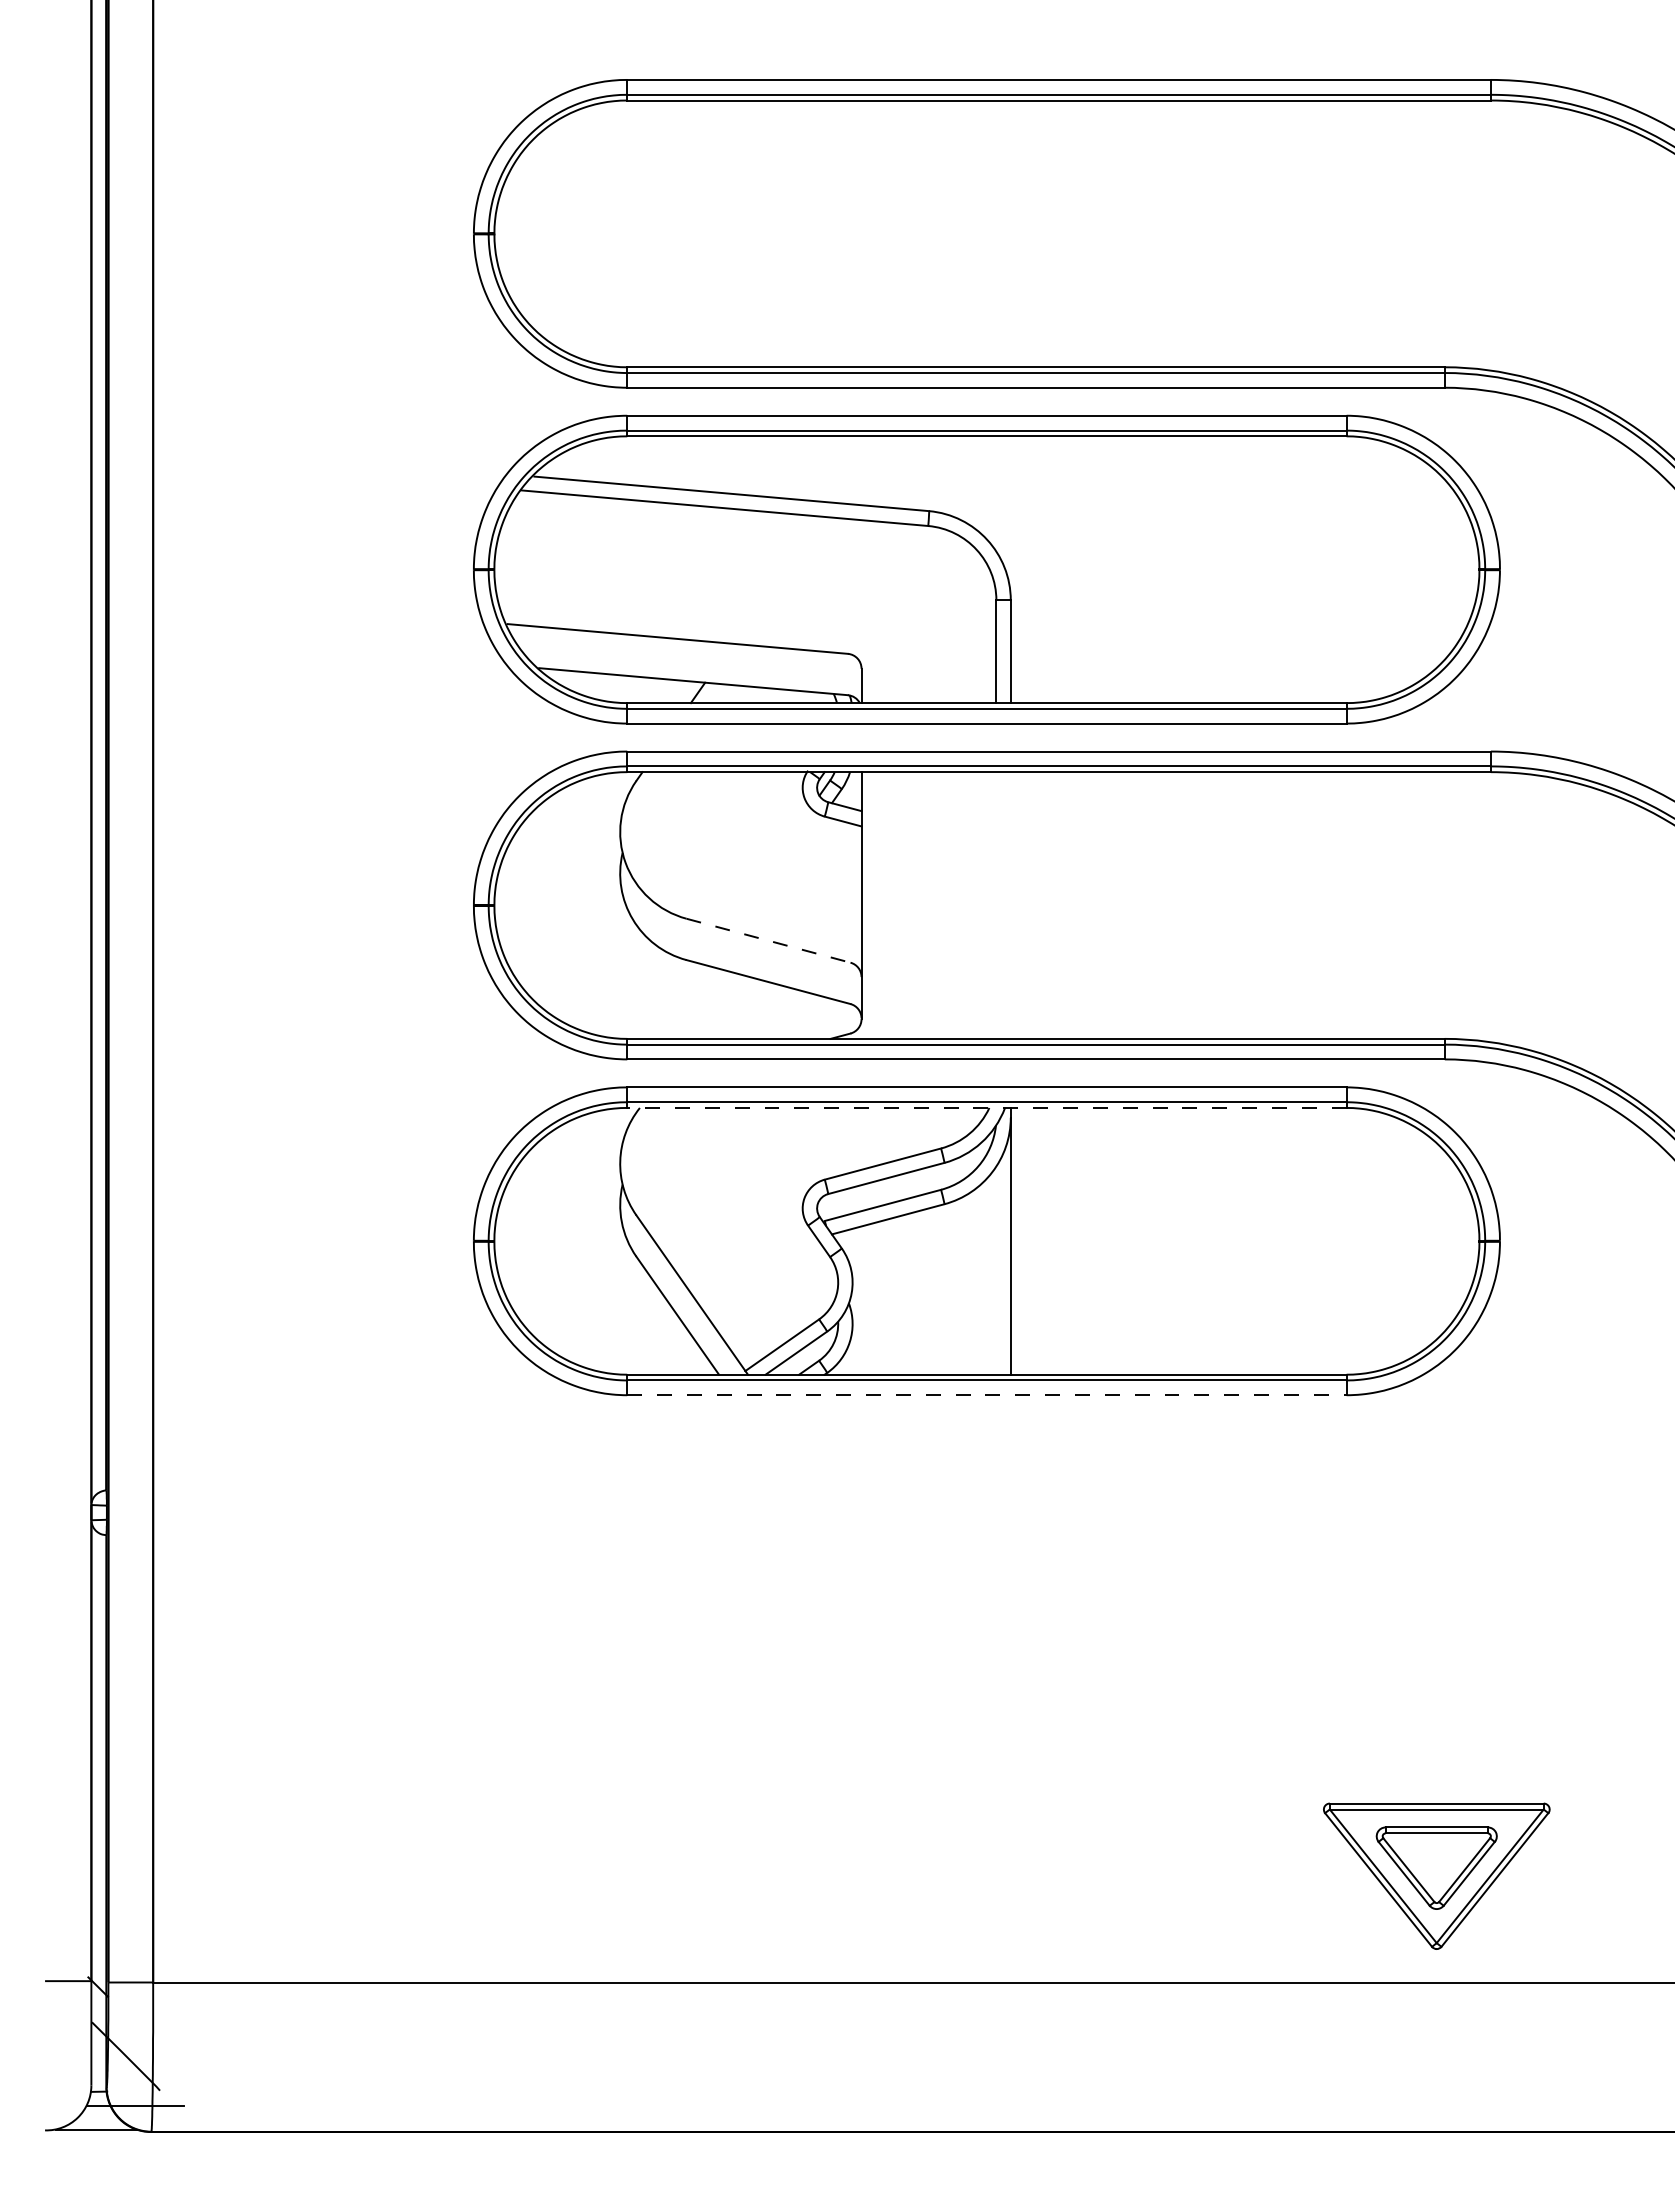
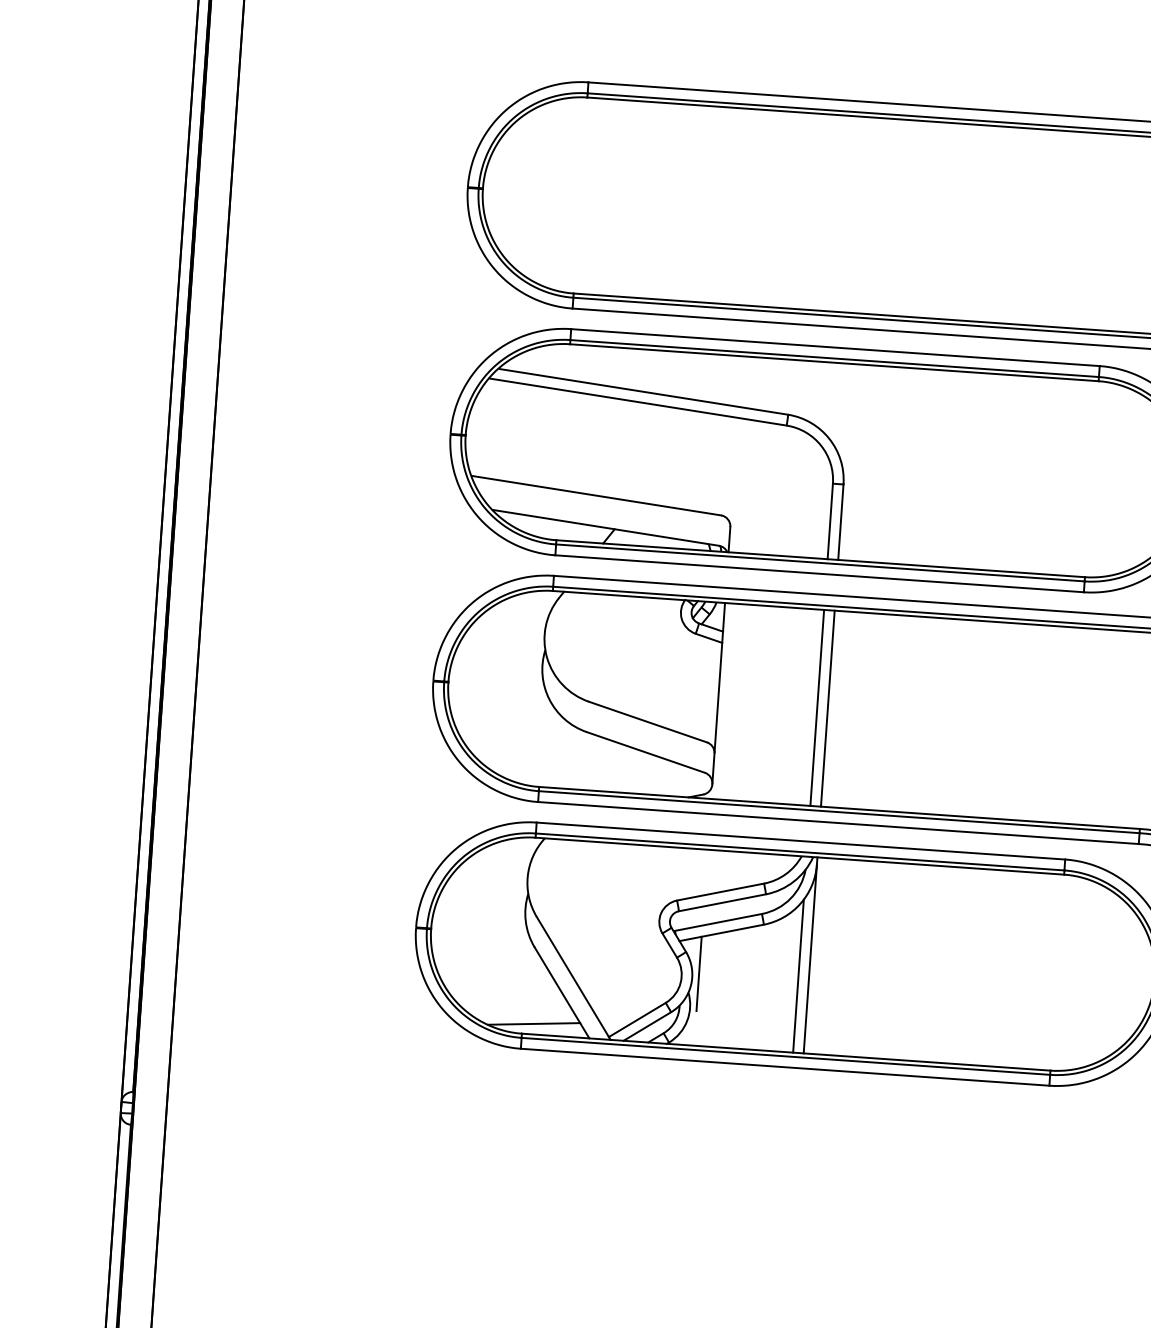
line: (996, 905) -> (817, 707), added
line: (1010, 905) -> (827, 708), added
line: (768, 940) -> (648, 721), dashed -> solid
line: (986, 1107) -> (799, 855), dashed -> solid
line: (996, 1270) -> (798, 976), added
line: (861, 1276) -> (699, 973), added
line: (642, 1359) -> (533, 1023), added
line: (986, 1395) -> (784, 1067), dashed -> solid

